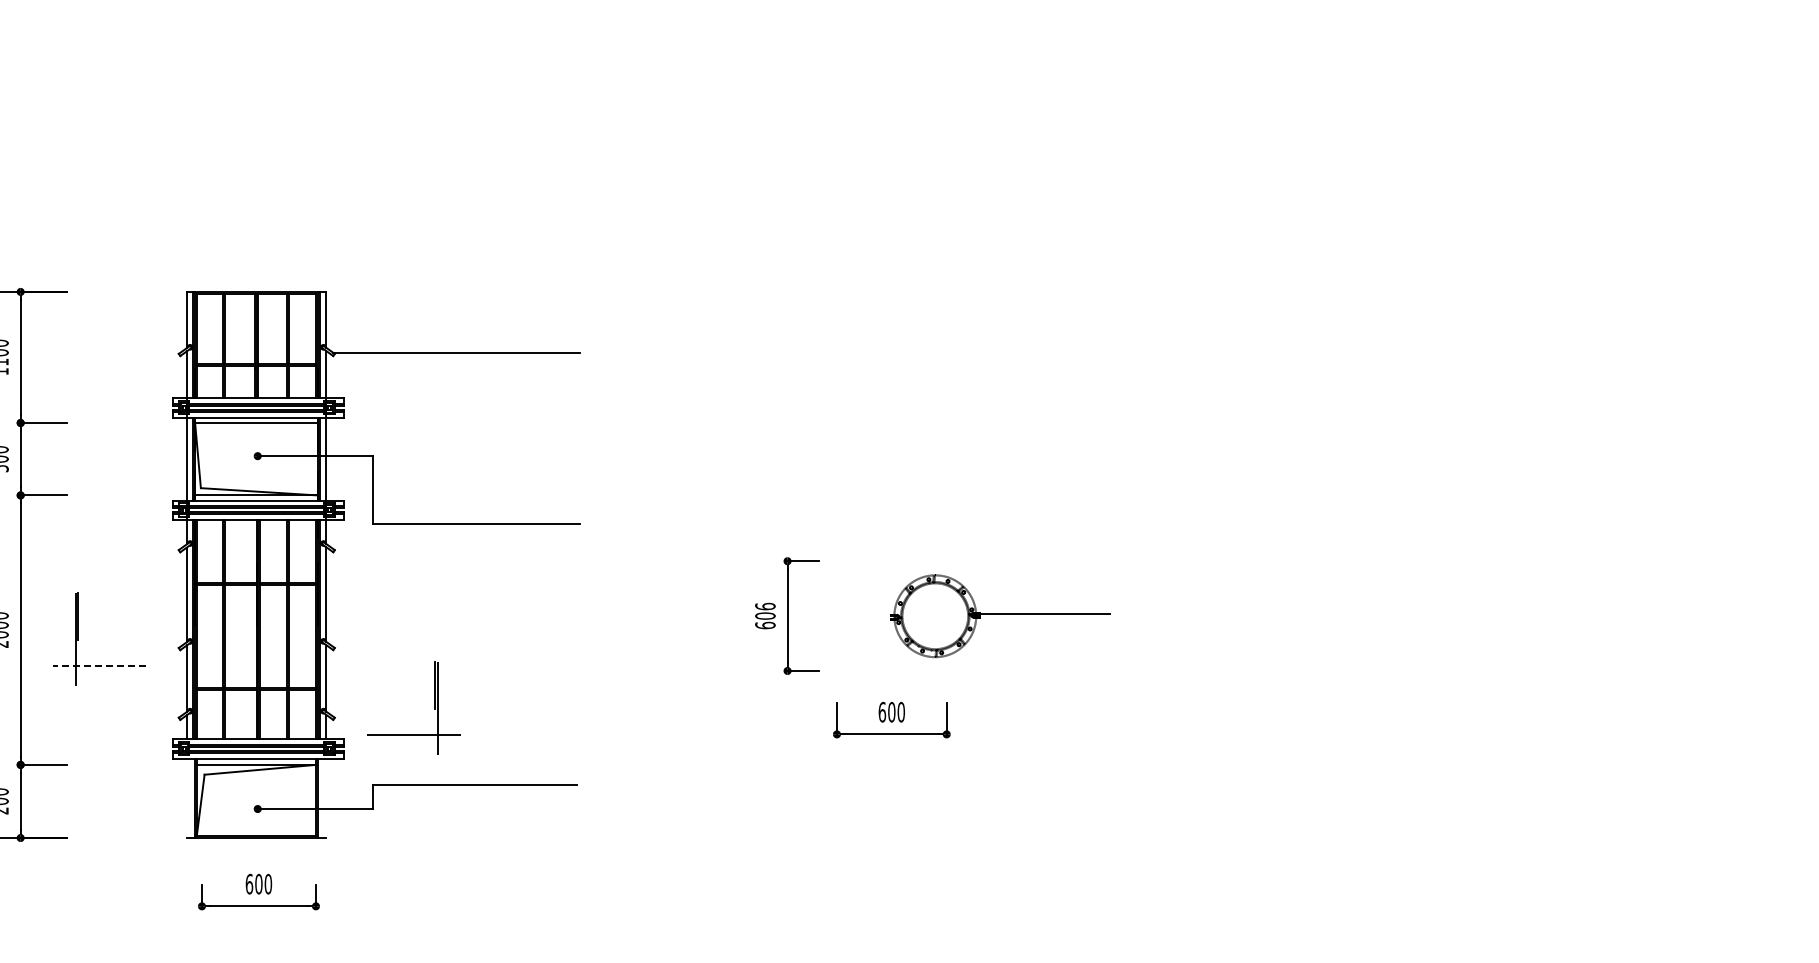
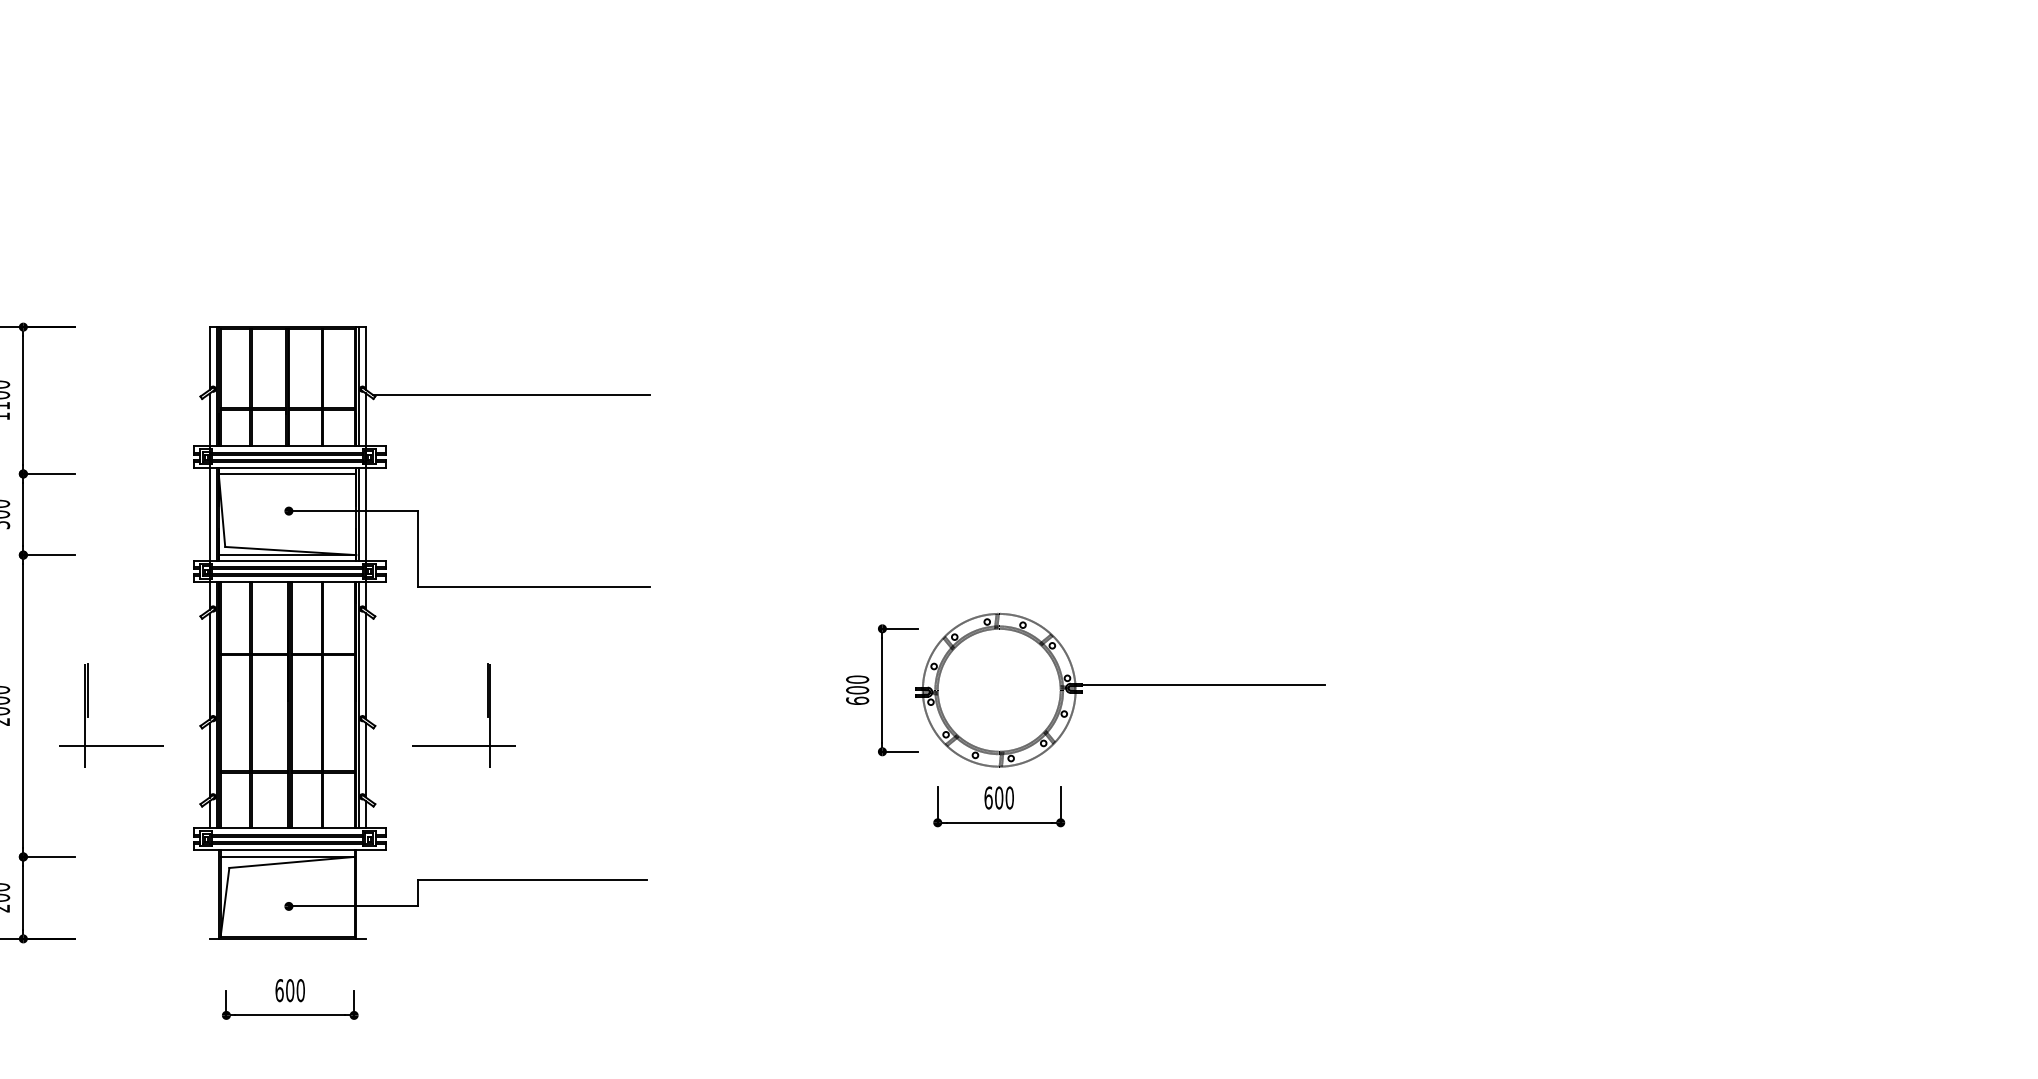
text: (765, 606) -> (857, 679), 606 -> 600
part: (1000, 616) -> (1120, 690), size x1.67
line: (99, 665) -> (111, 745), dashed -> solid
part: (434, 707) -> (486, 715), moved

